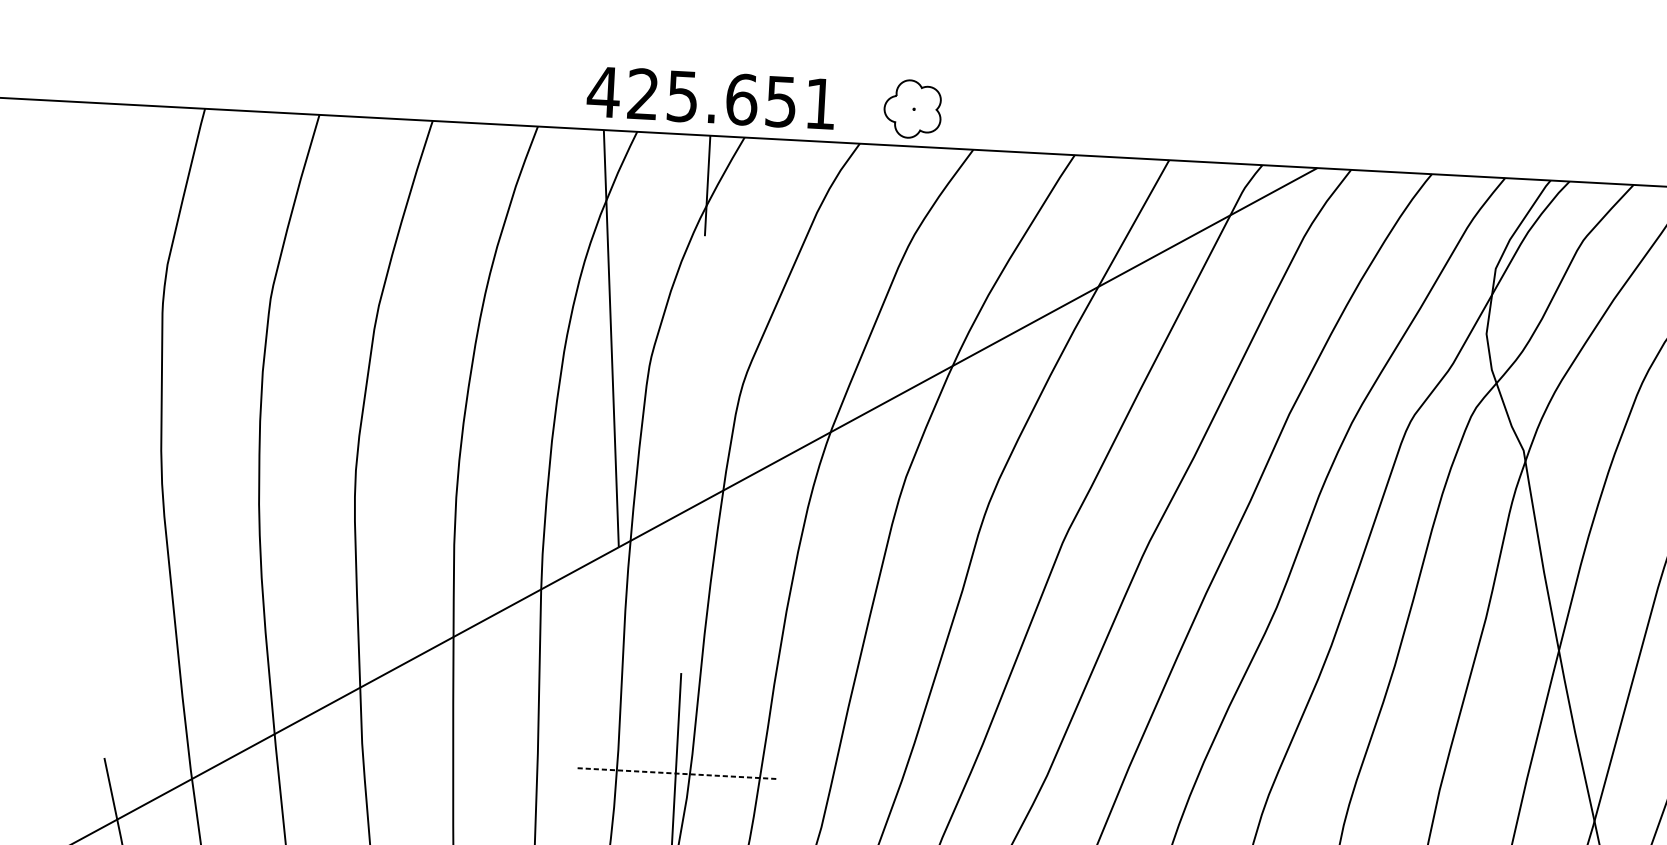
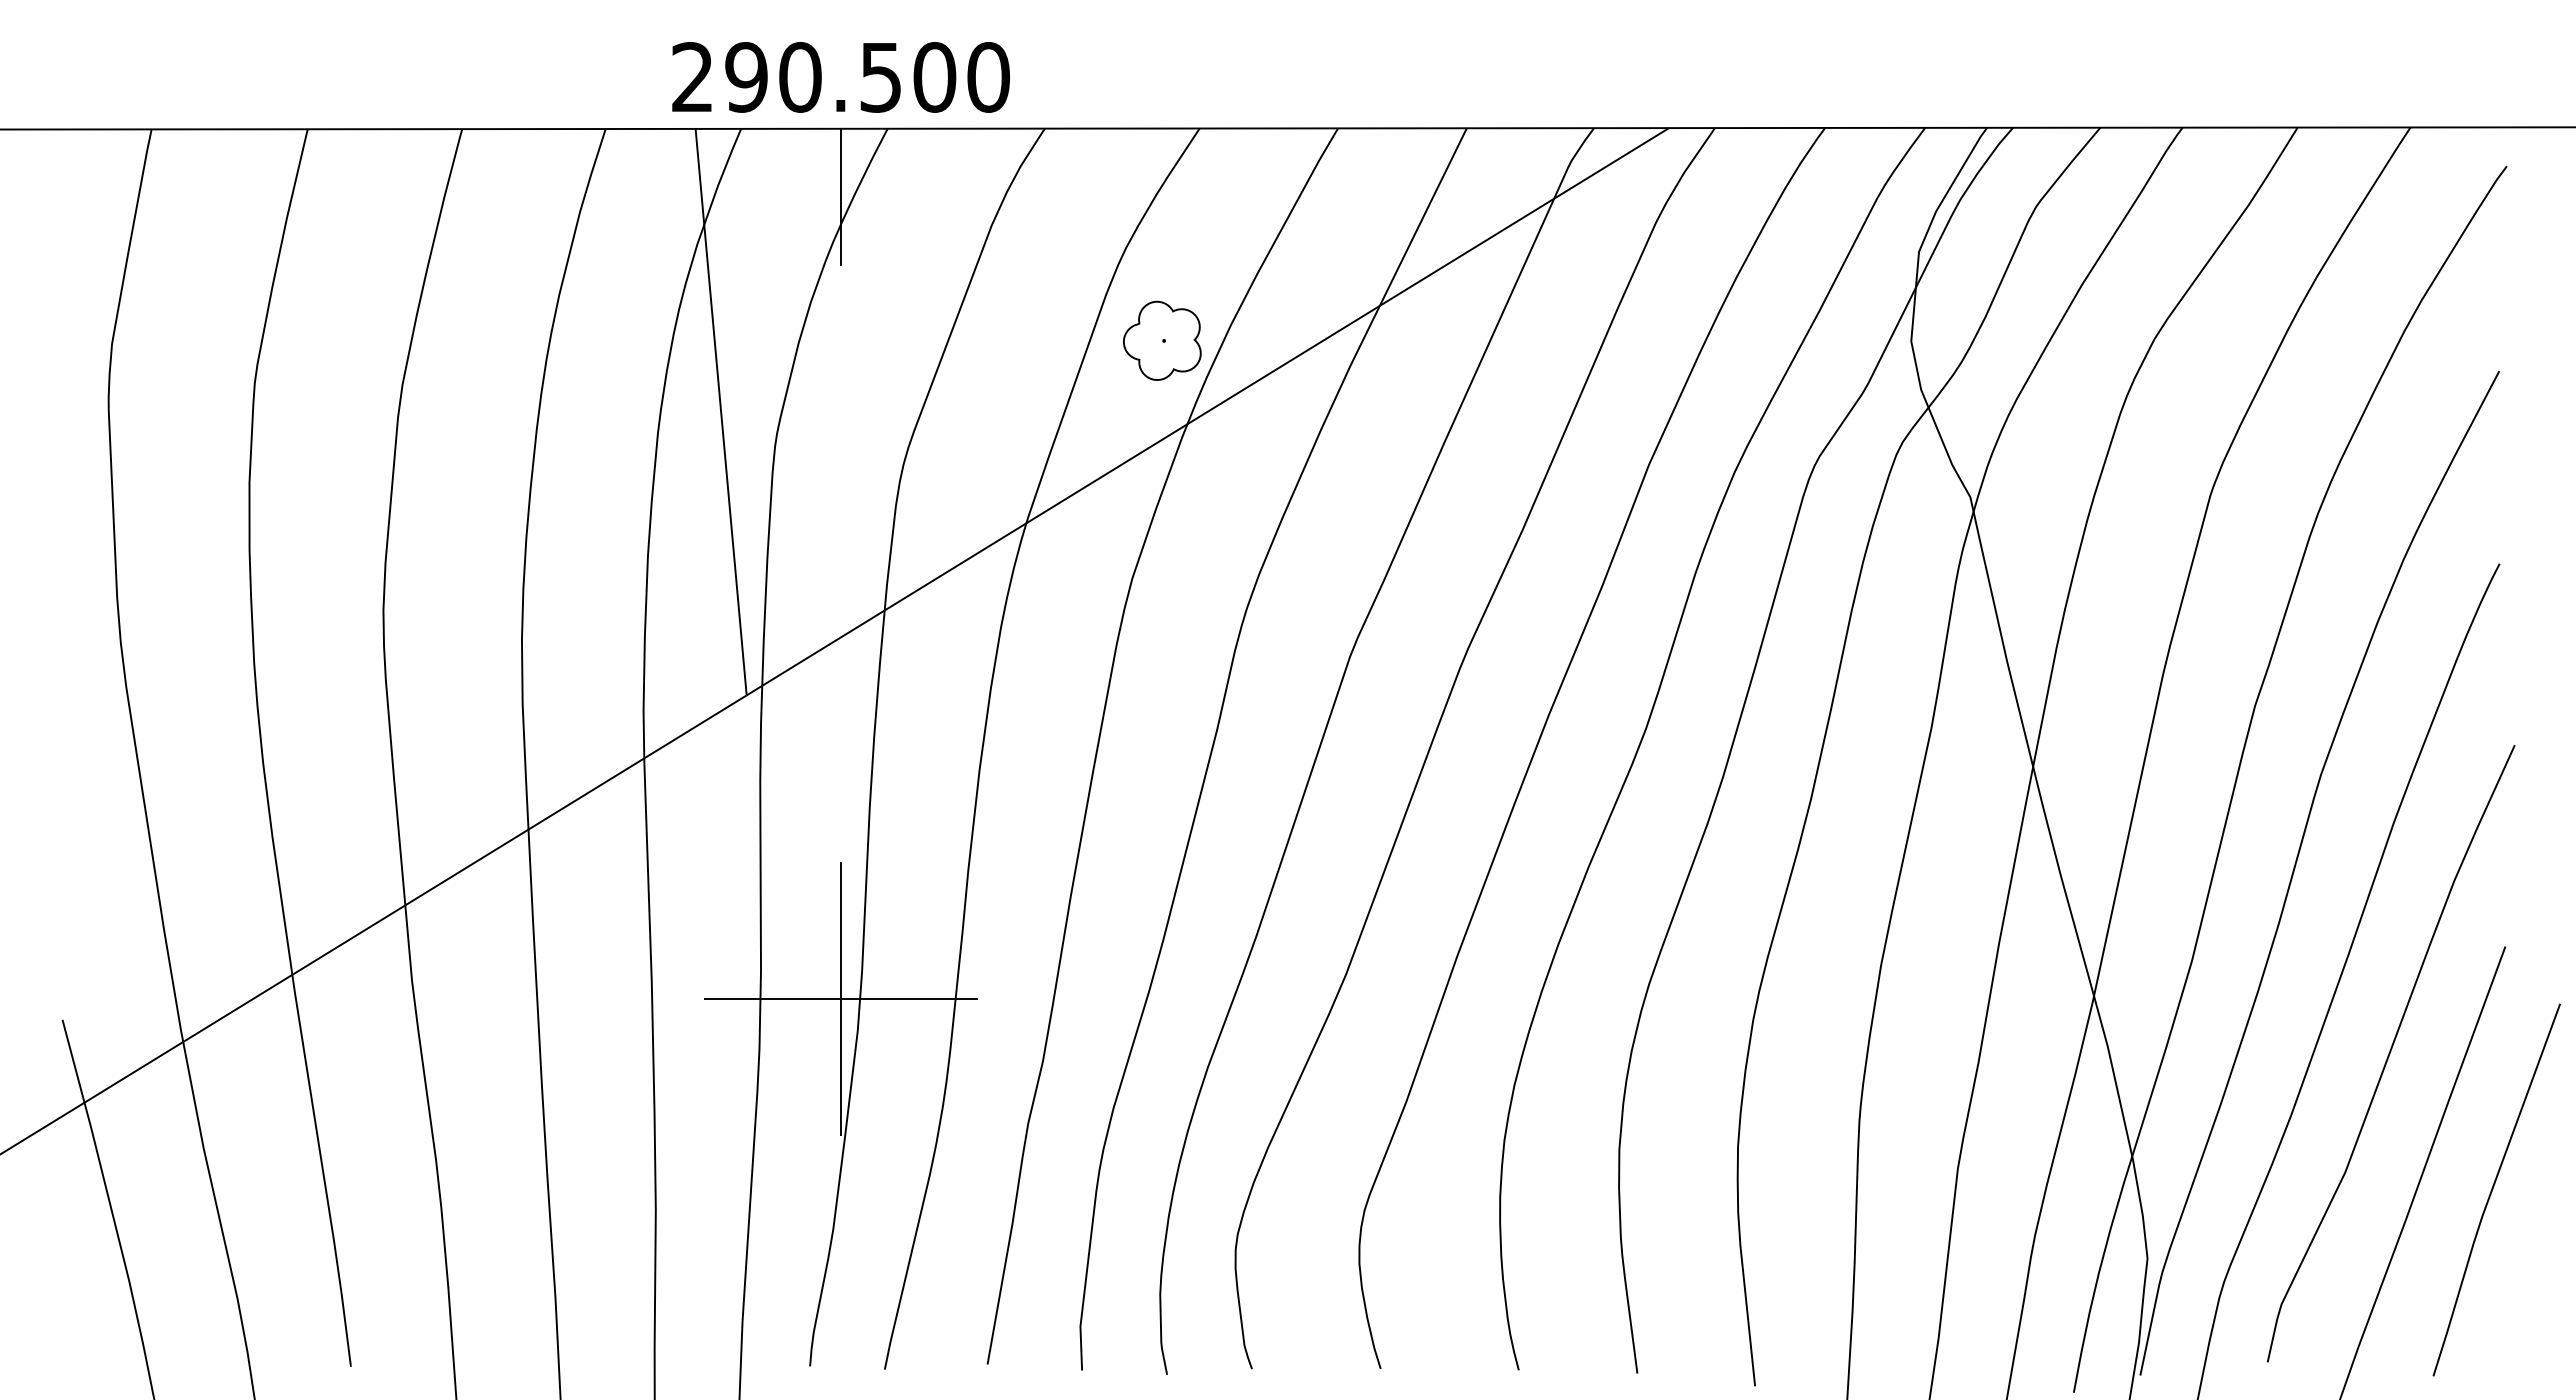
text: (711, 98) -> (839, 77), 425.651 -> 290.500
part: (912, 108) -> (1162, 340), moved
line: (675, 773) -> (840, 998), dashed -> solid

